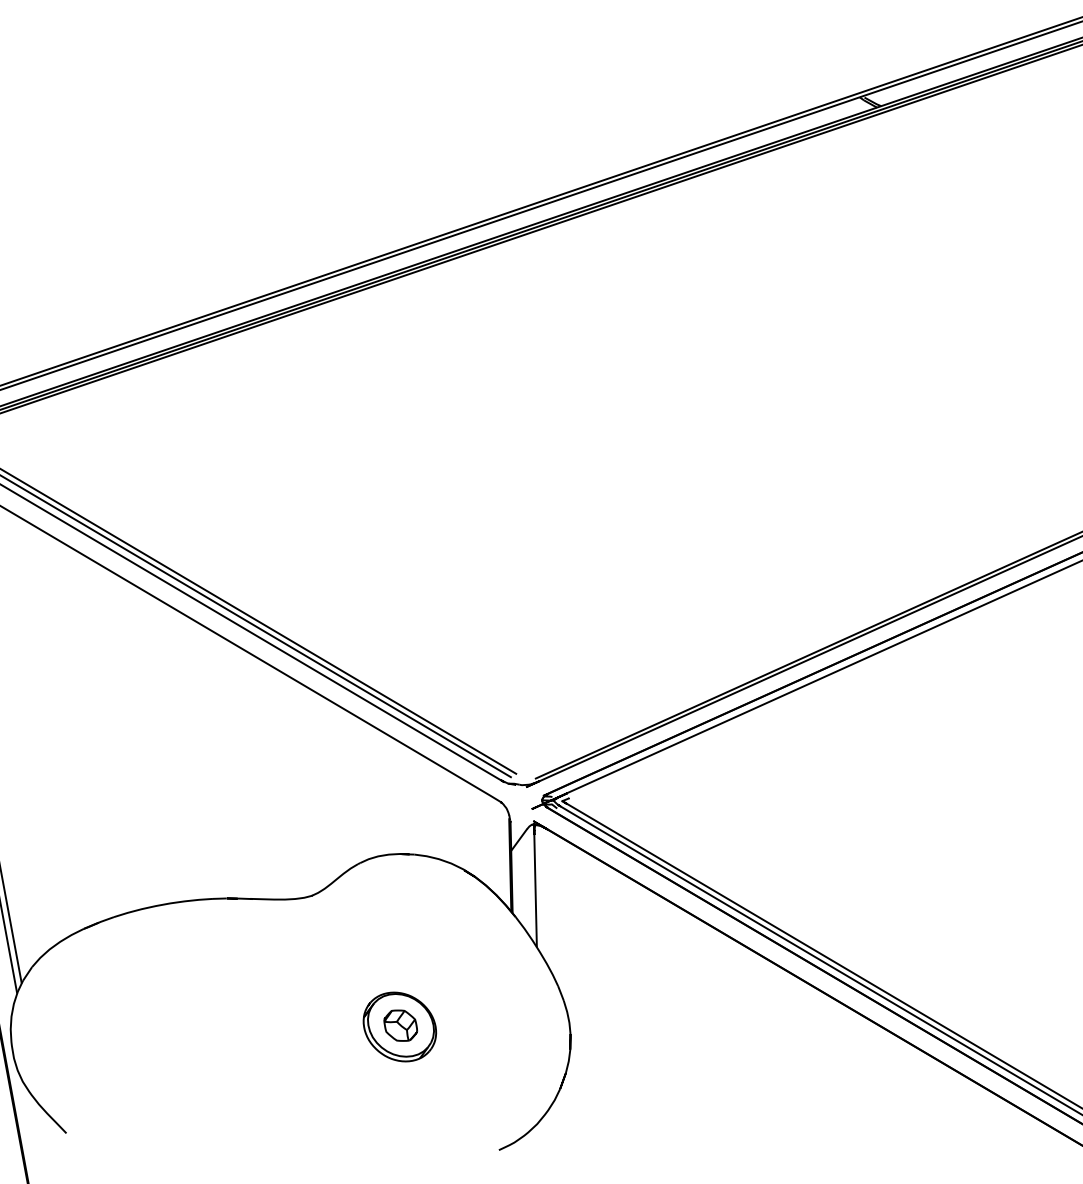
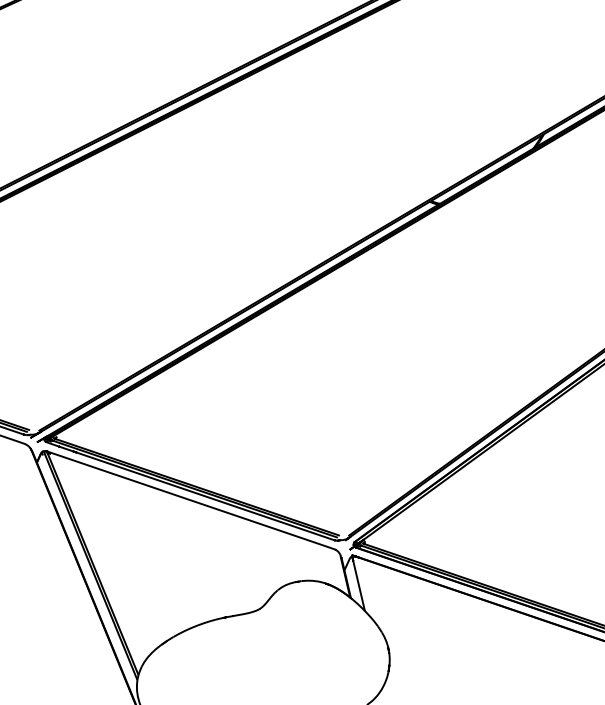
part: (400, 1027) -> (311, 659), removed

